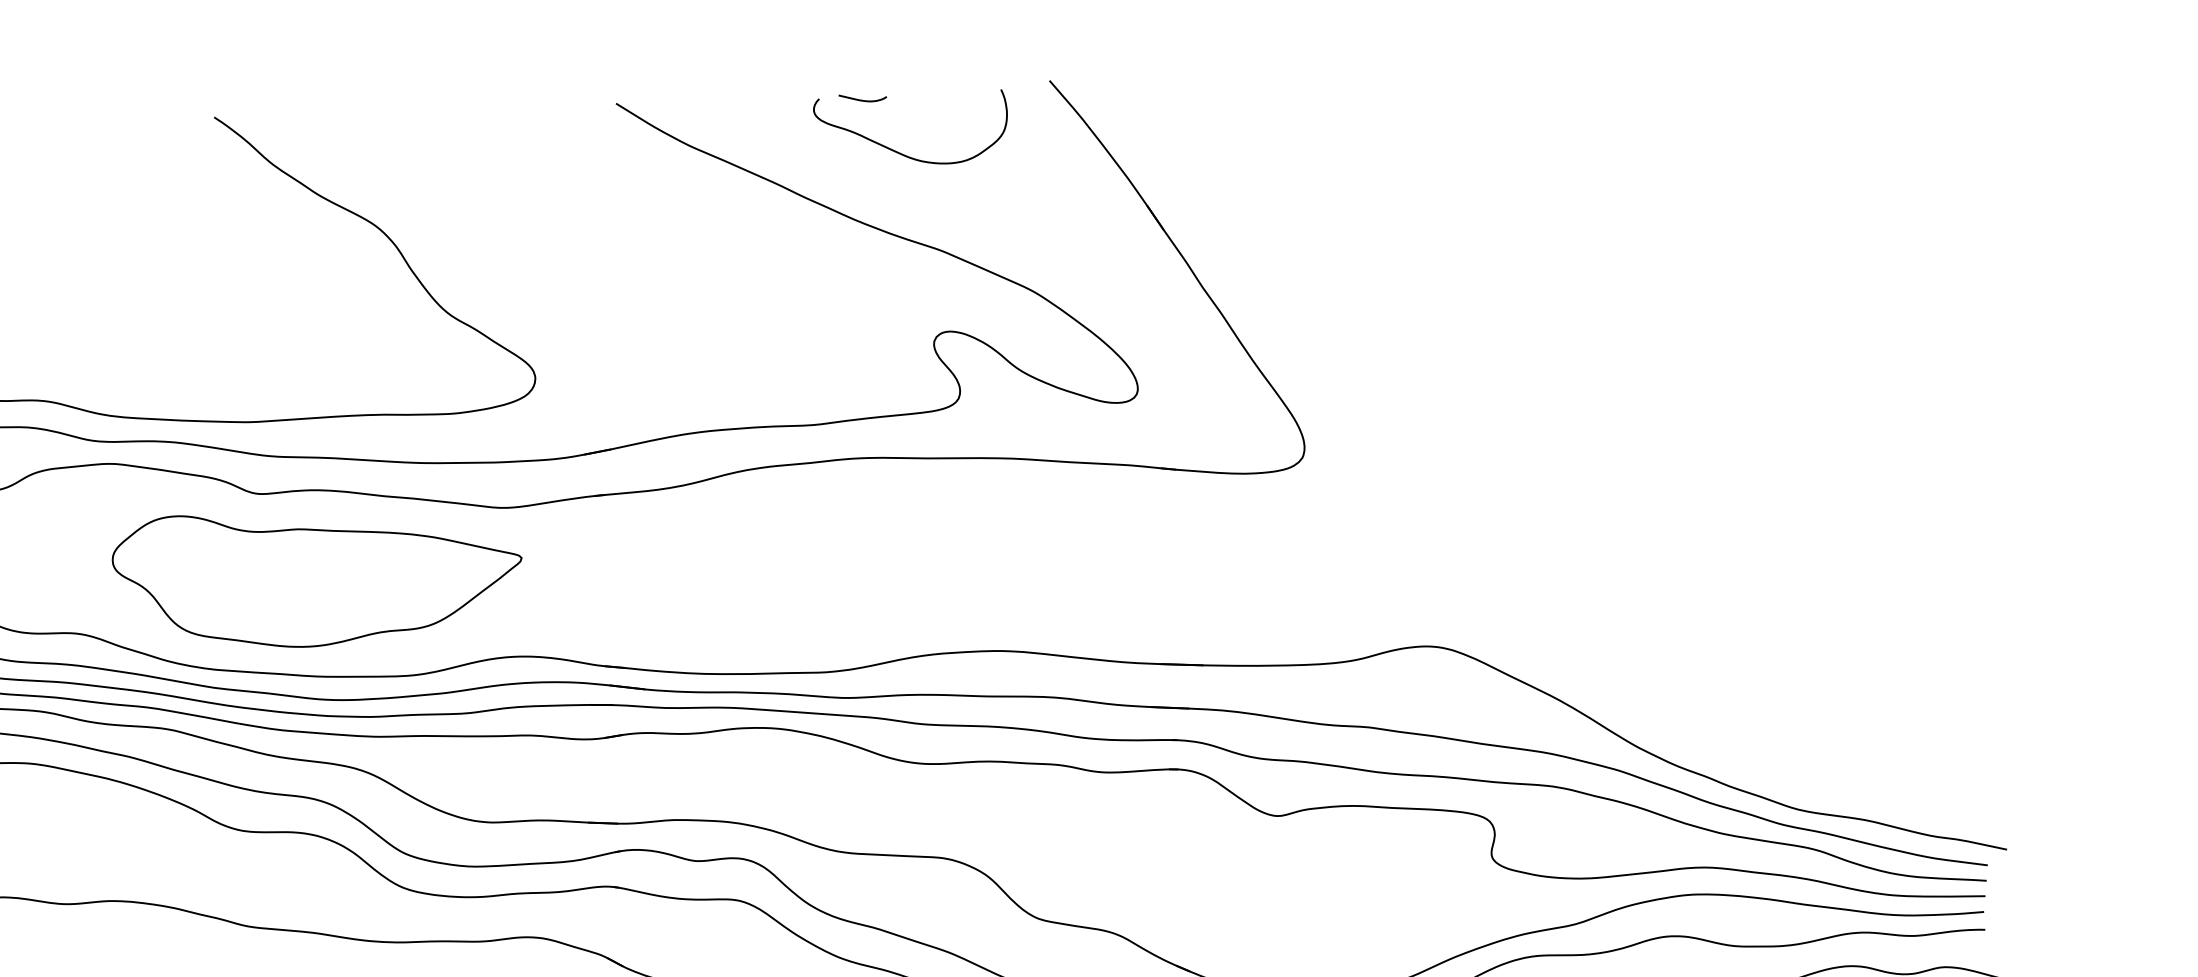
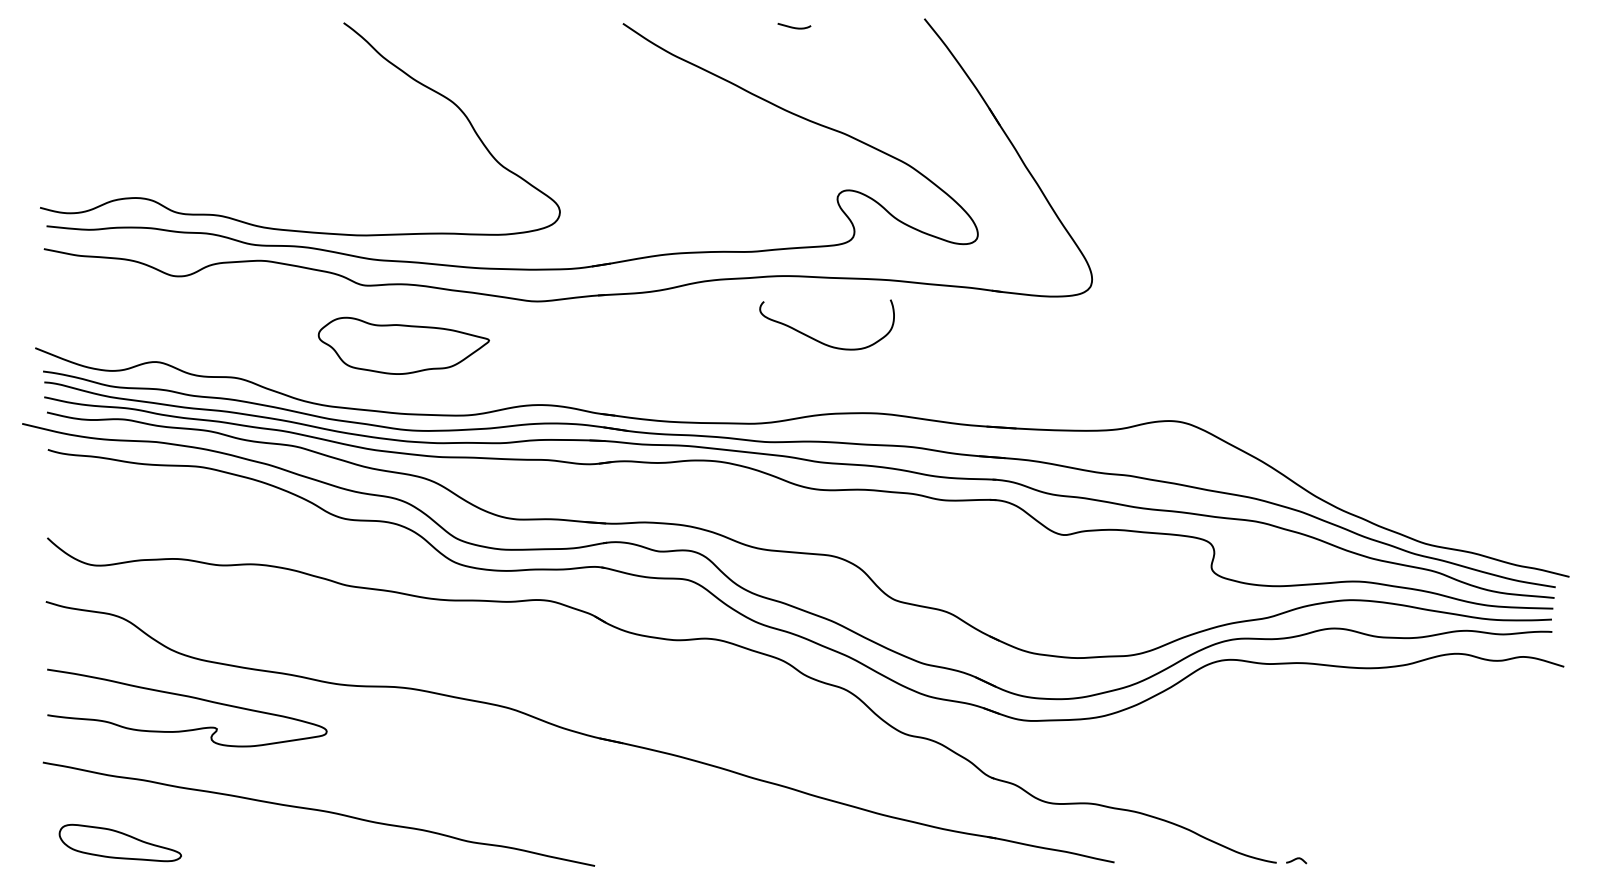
curve: (900, 151) -> (819, 340), moved
part: (317, 578) -> (403, 345), size x0.6

